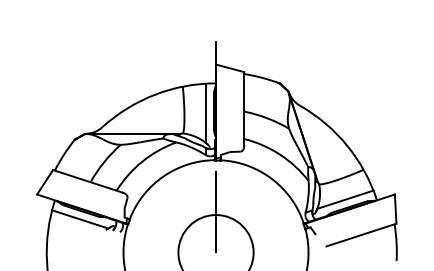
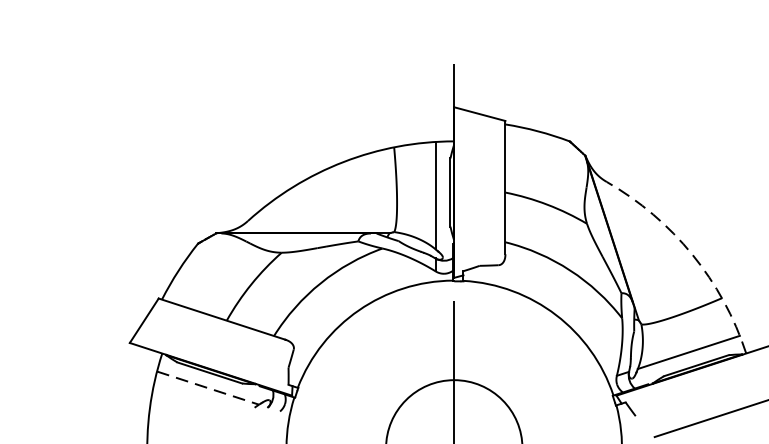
arc: (347, 145) -> (692, 254), solid -> dashed
line: (80, 219) -> (208, 388), solid -> dashed

